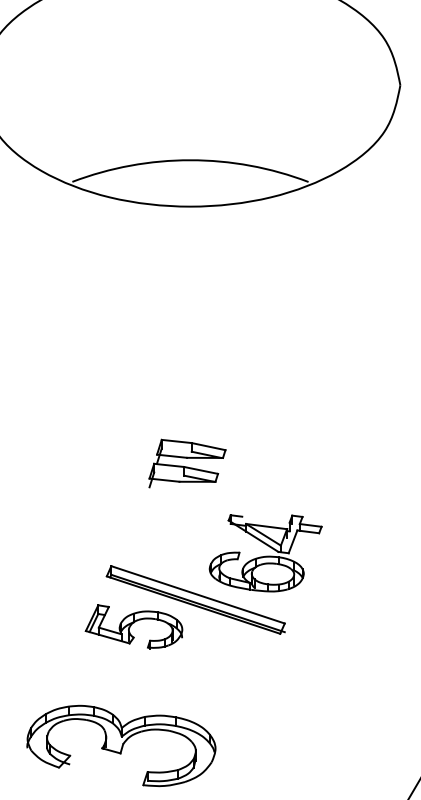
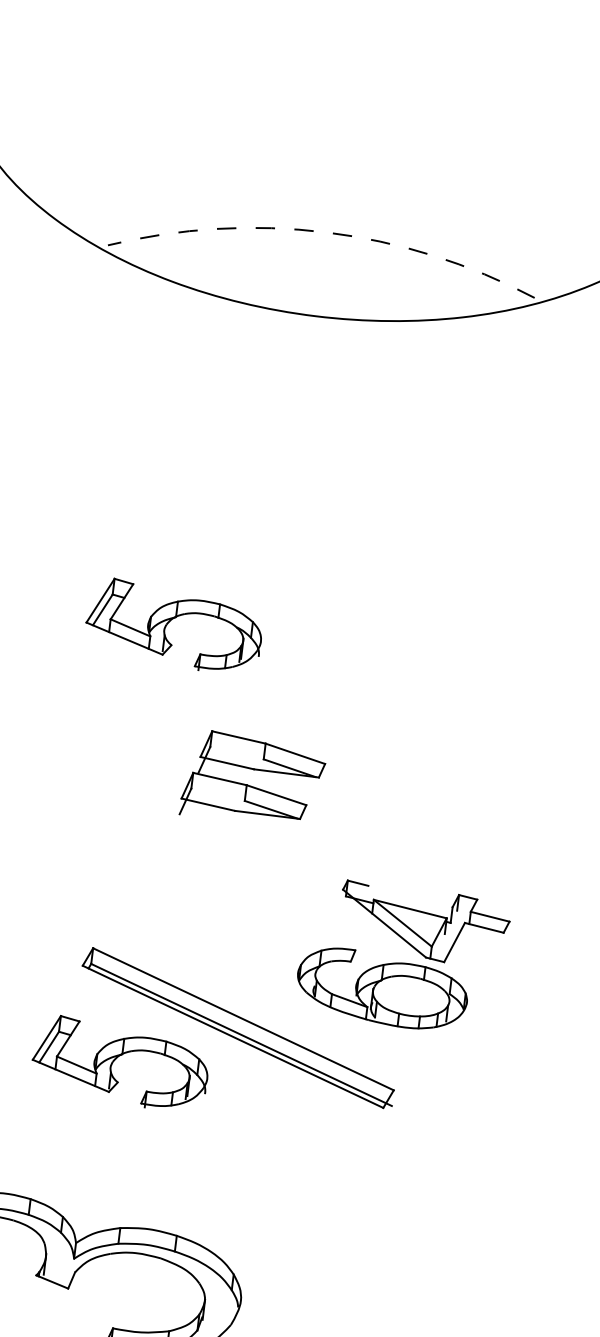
arc: (190, 160) -> (326, 232), solid -> dashed
part: (133, 384) -> (173, 624), added
part: (265, 553) -> (402, 957), moved

